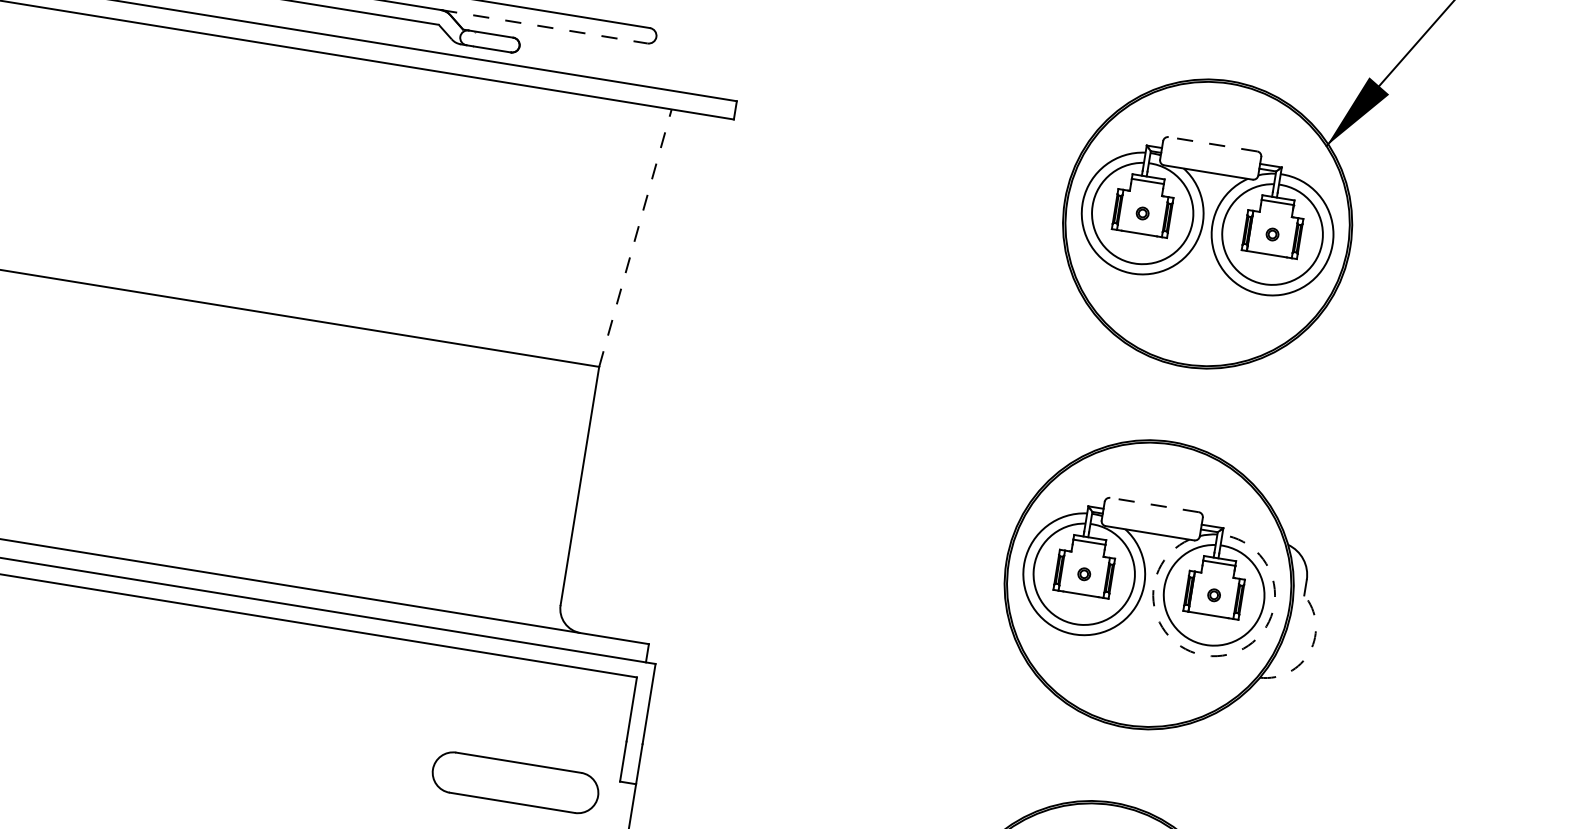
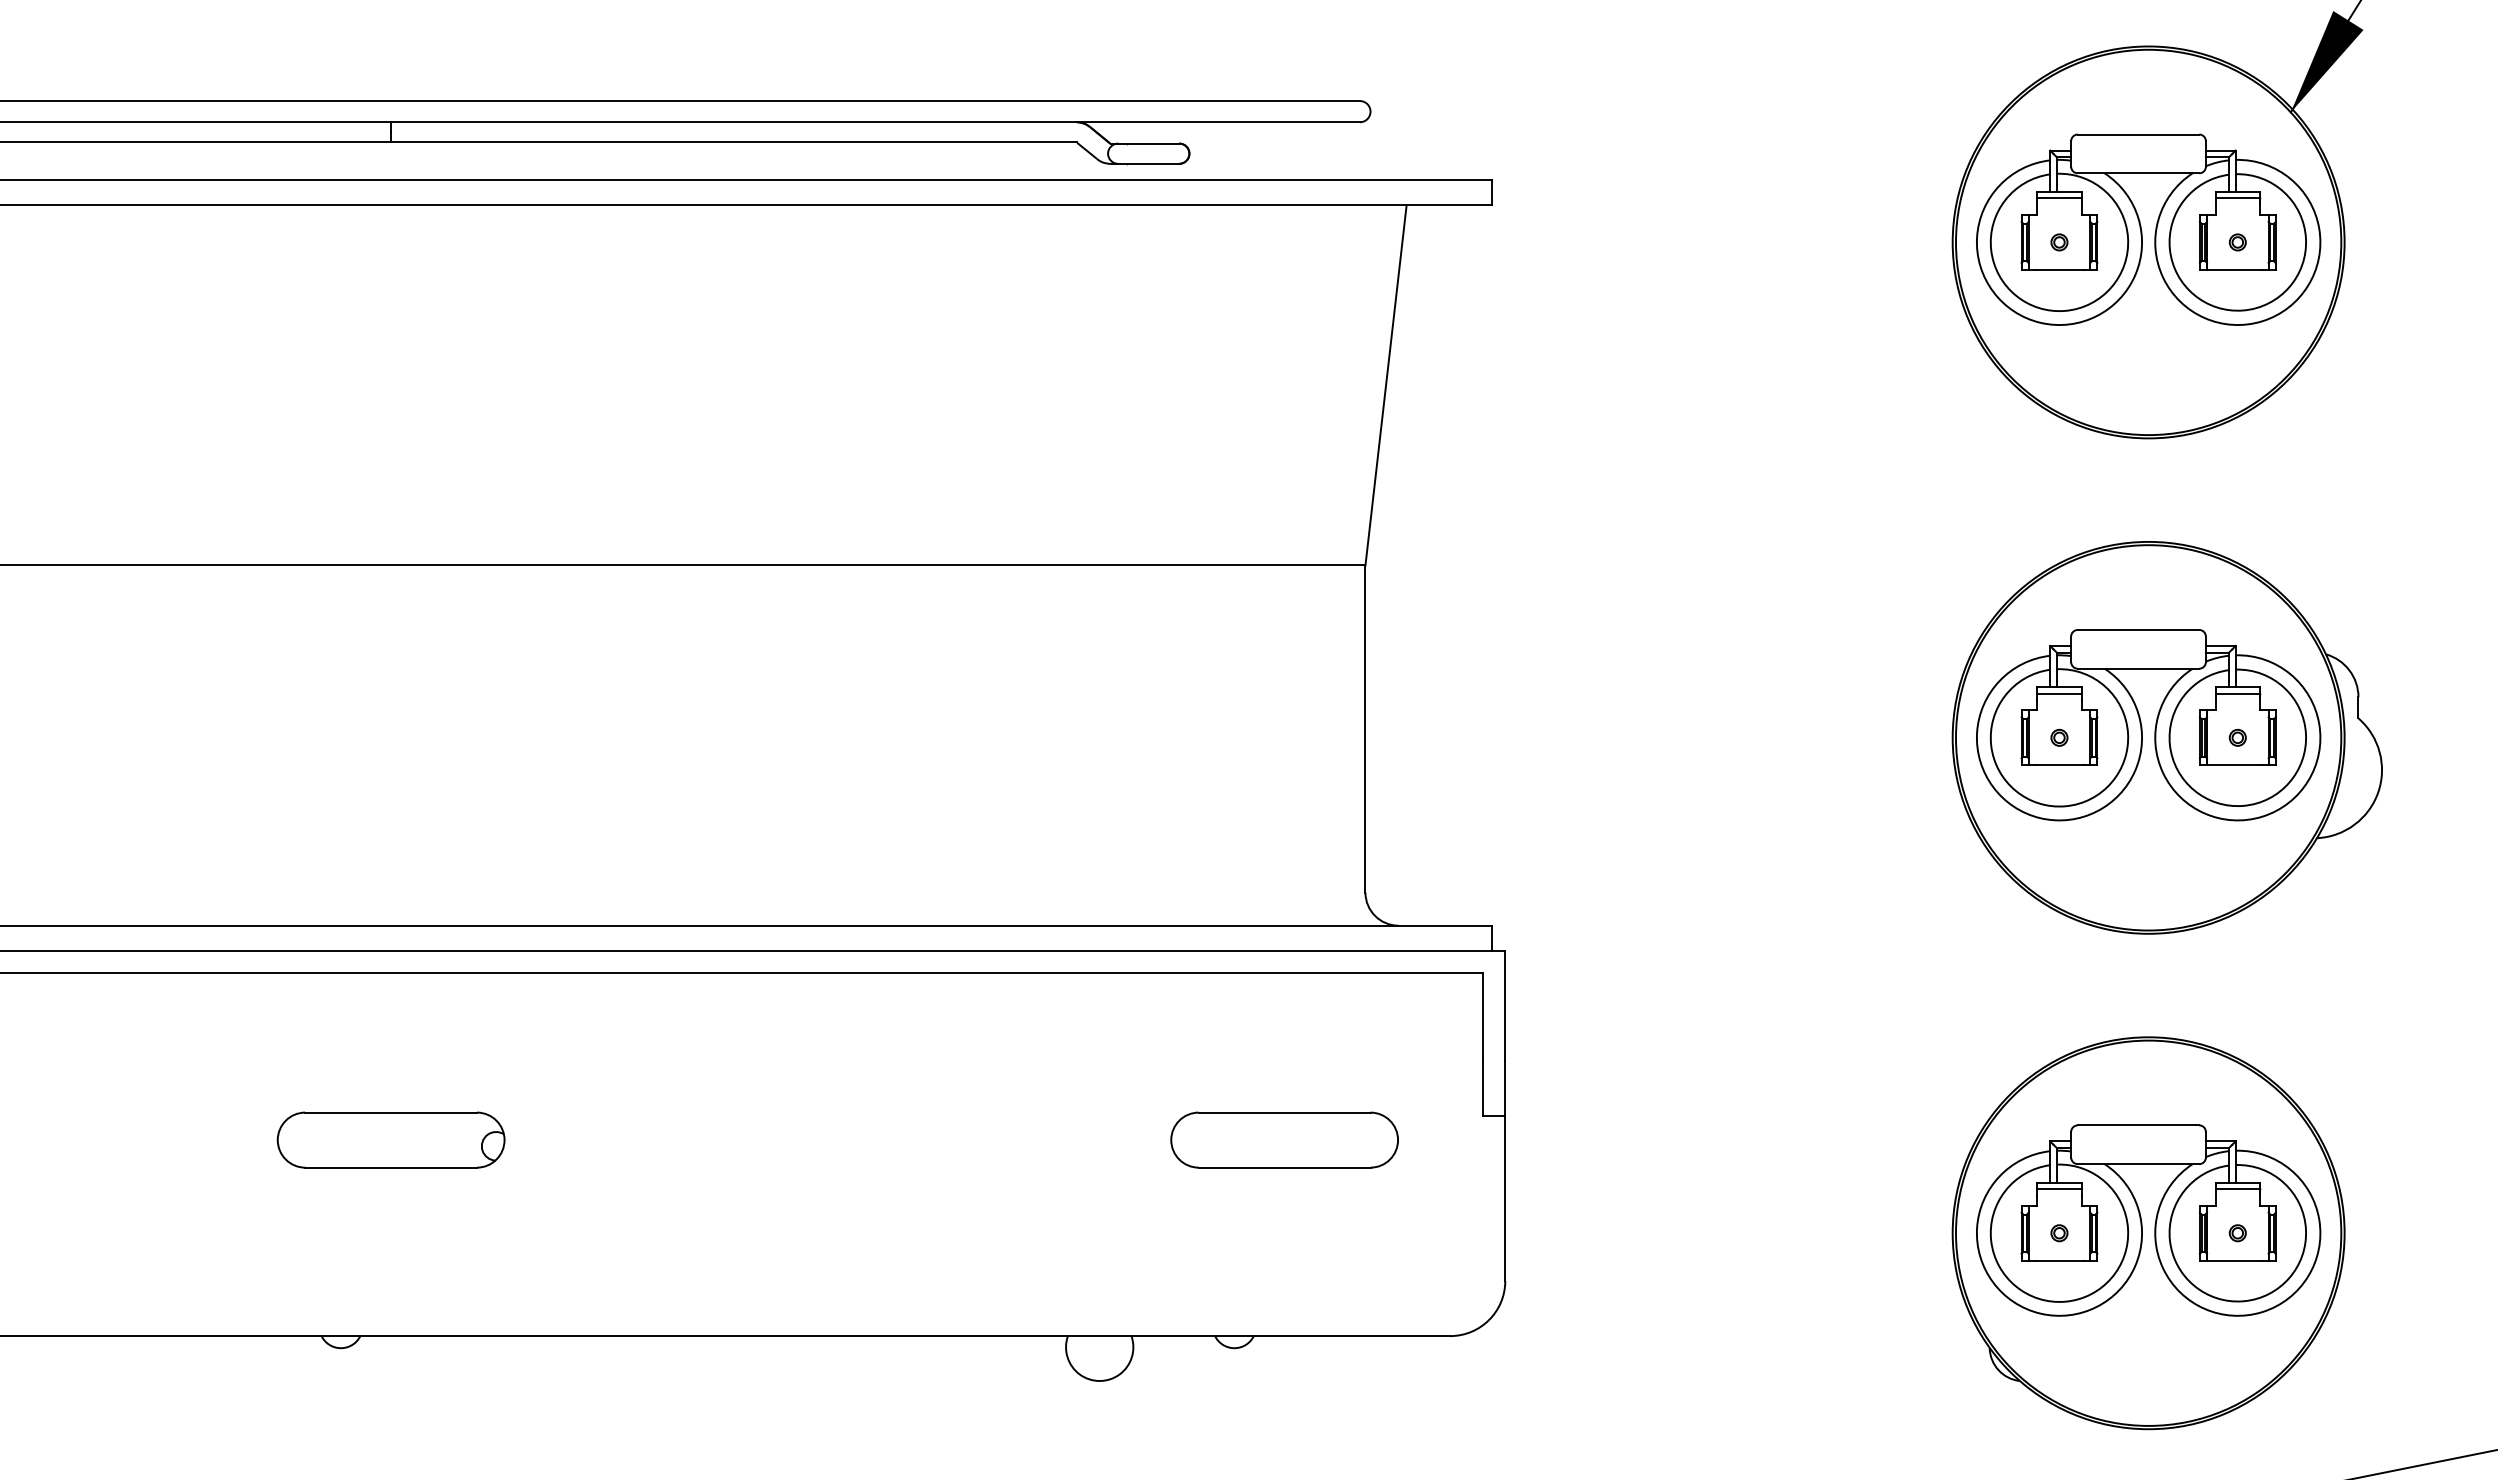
line: (544, 26) -> (1218, 122), dashed -> solid
line: (1212, 144) -> (2138, 134), dashed -> solid
line: (635, 237) -> (1386, 384), dashed -> solid
line: (1154, 504) -> (2138, 629), dashed -> solid
arc: (1310, 651) -> (2378, 792), dashed -> solid
arc: (1222, 655) -> (2262, 816), dashed -> solid
part: (515, 782) -> (1284, 1139), moved

